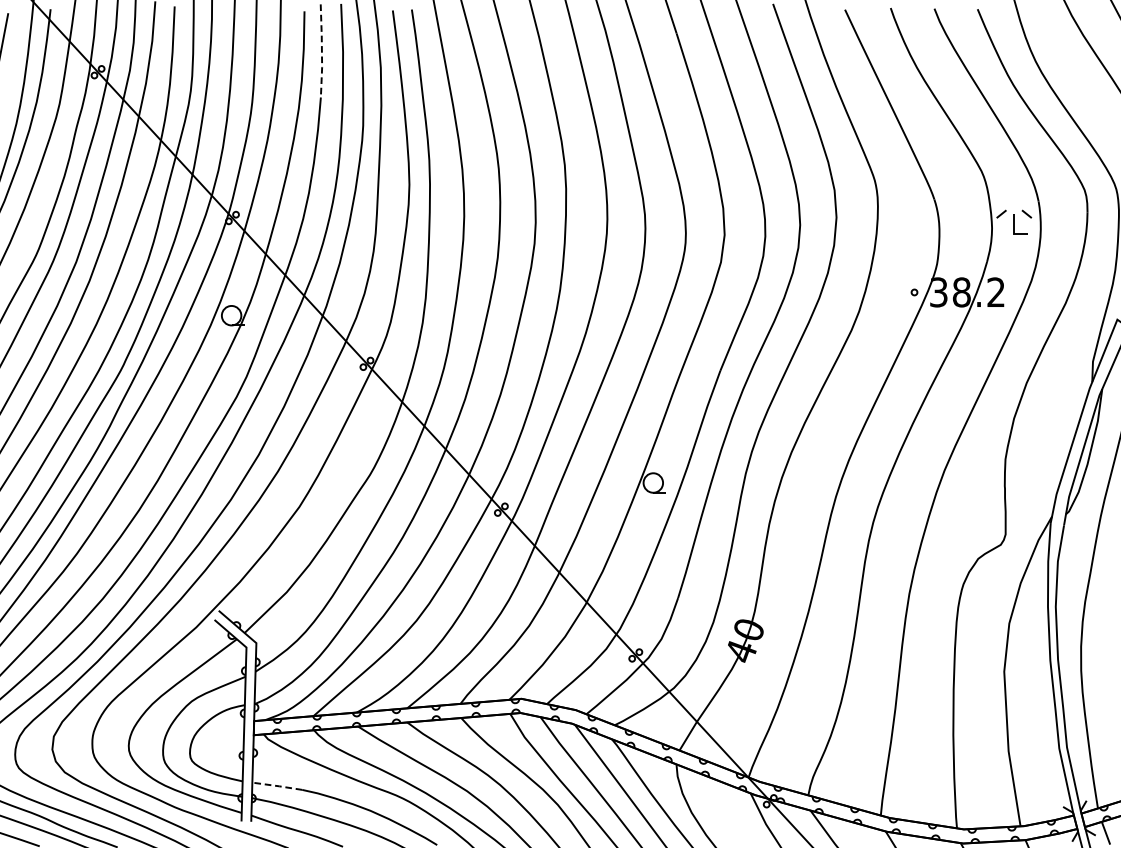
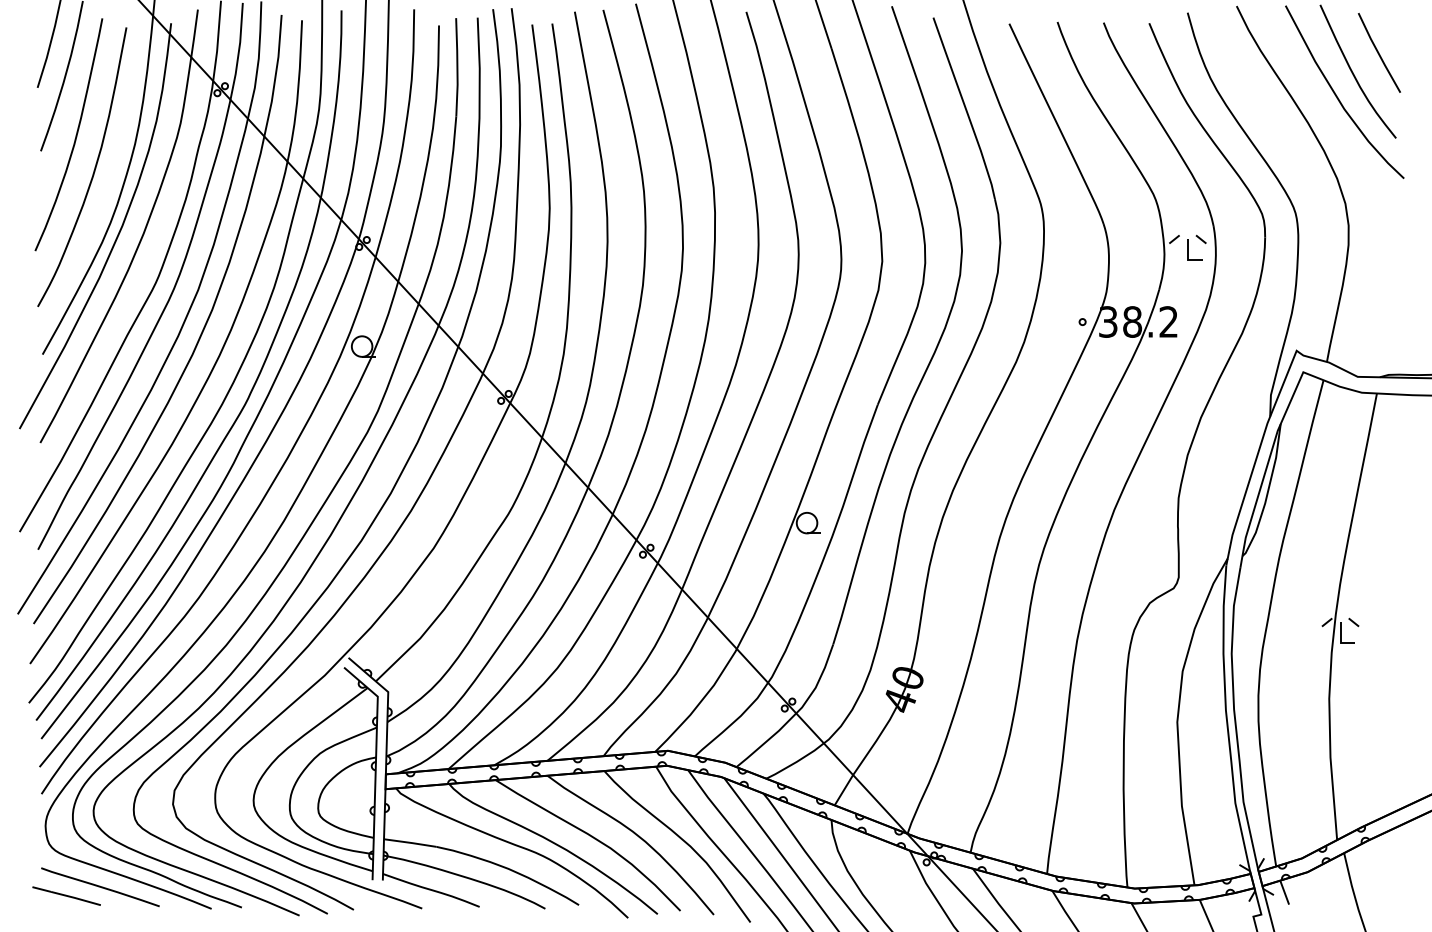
line: (322, 51) -> (457, 67), dashed -> solid
line: (277, 785) -> (410, 842), dashed -> solid

